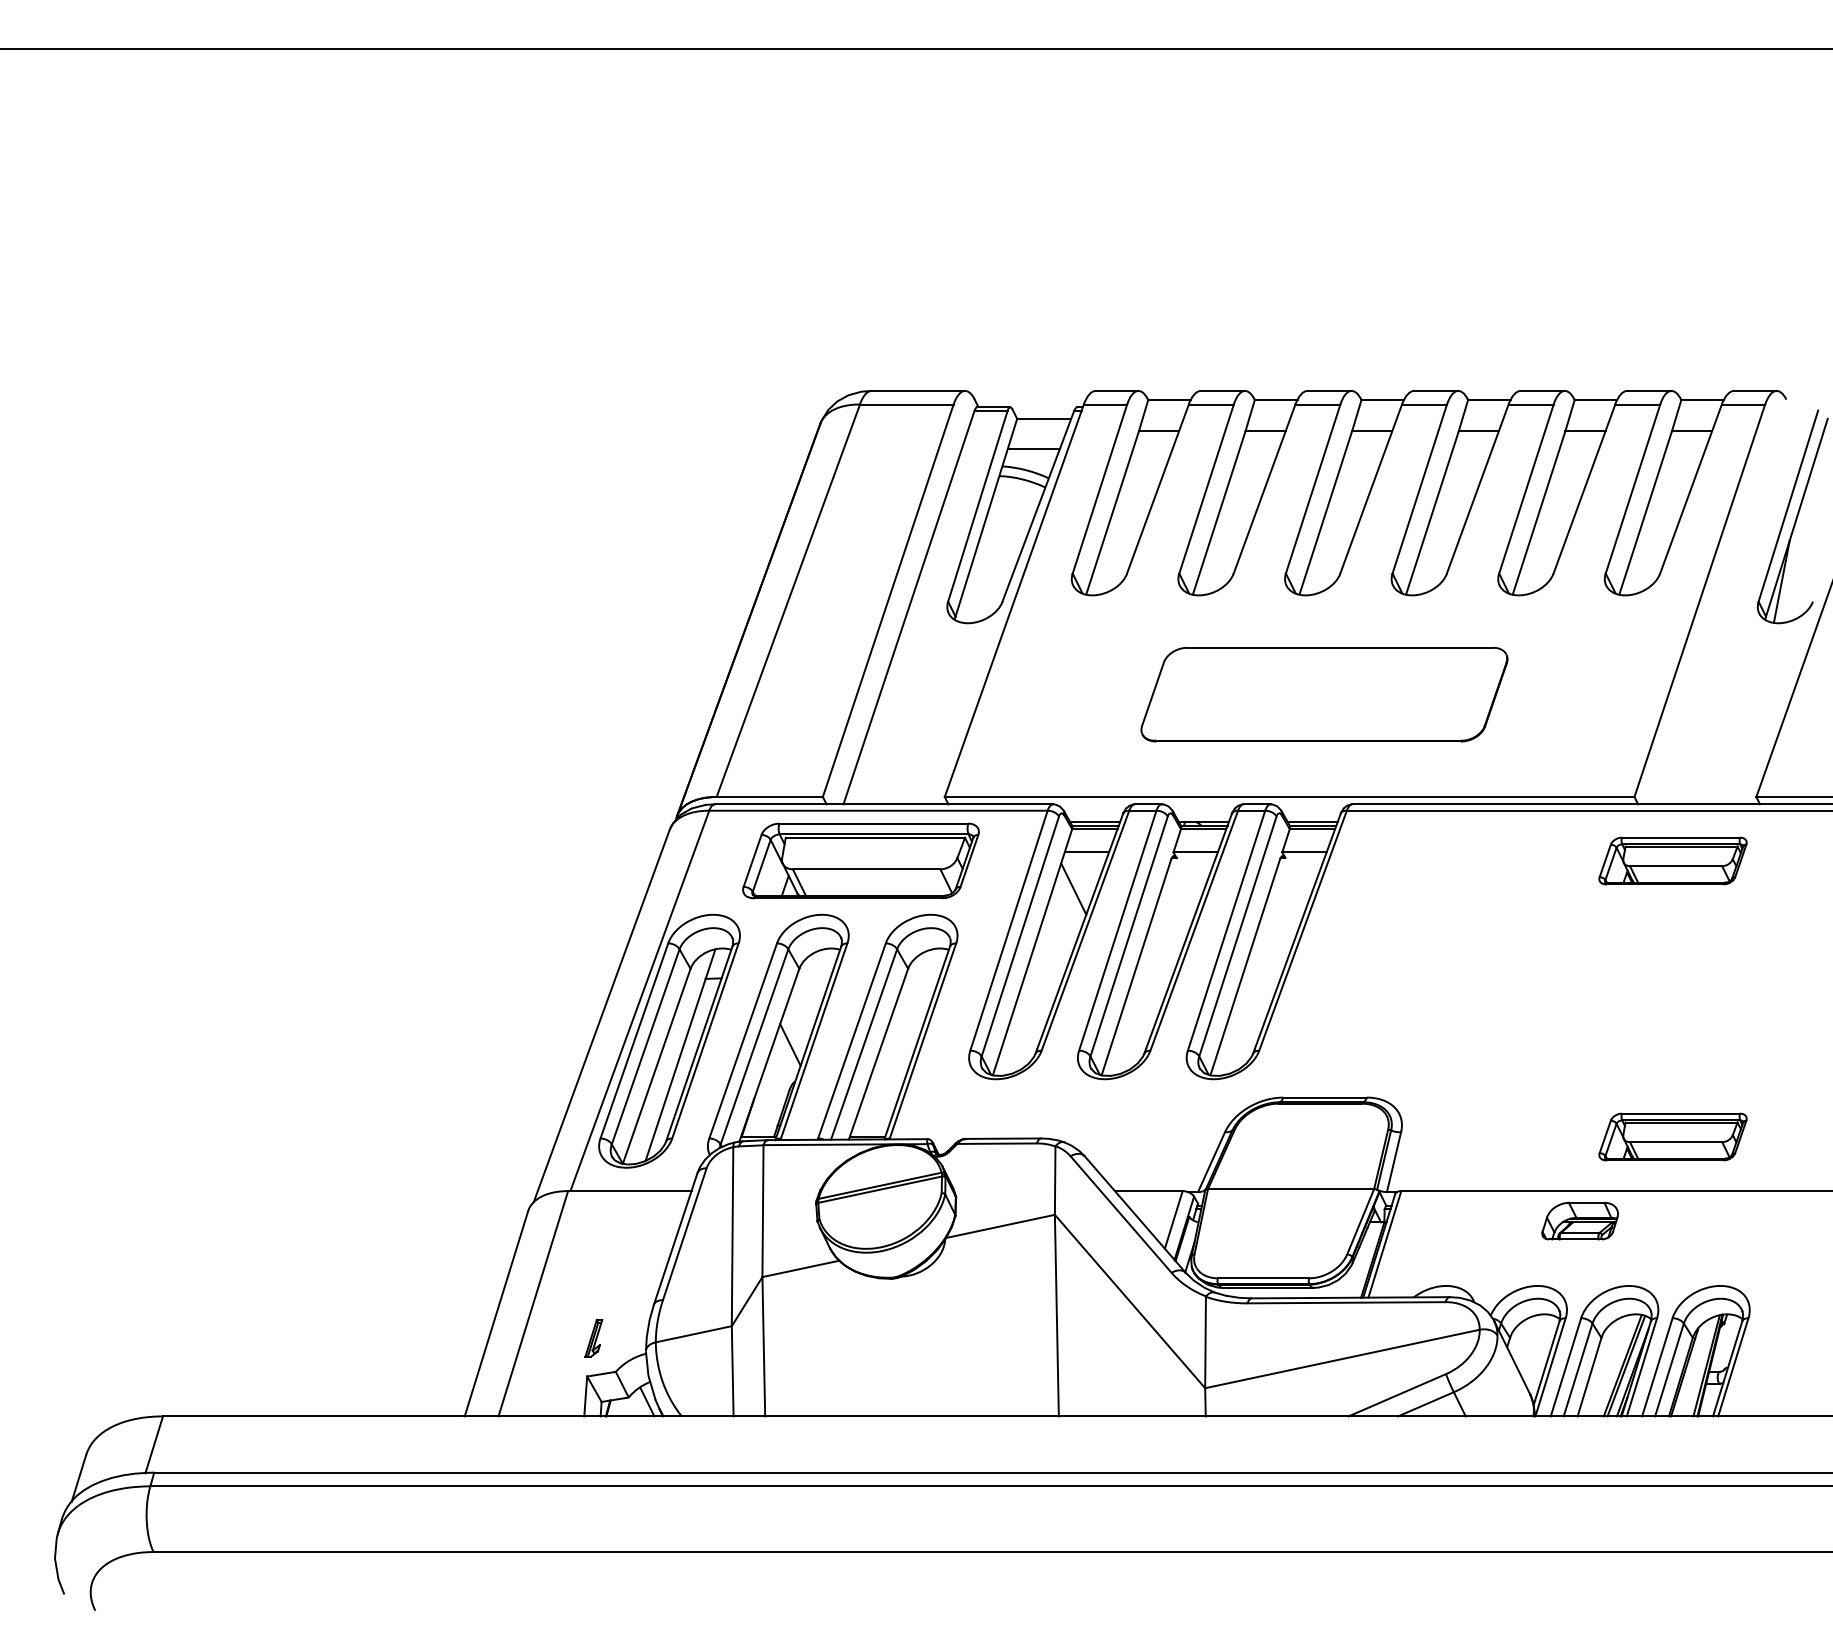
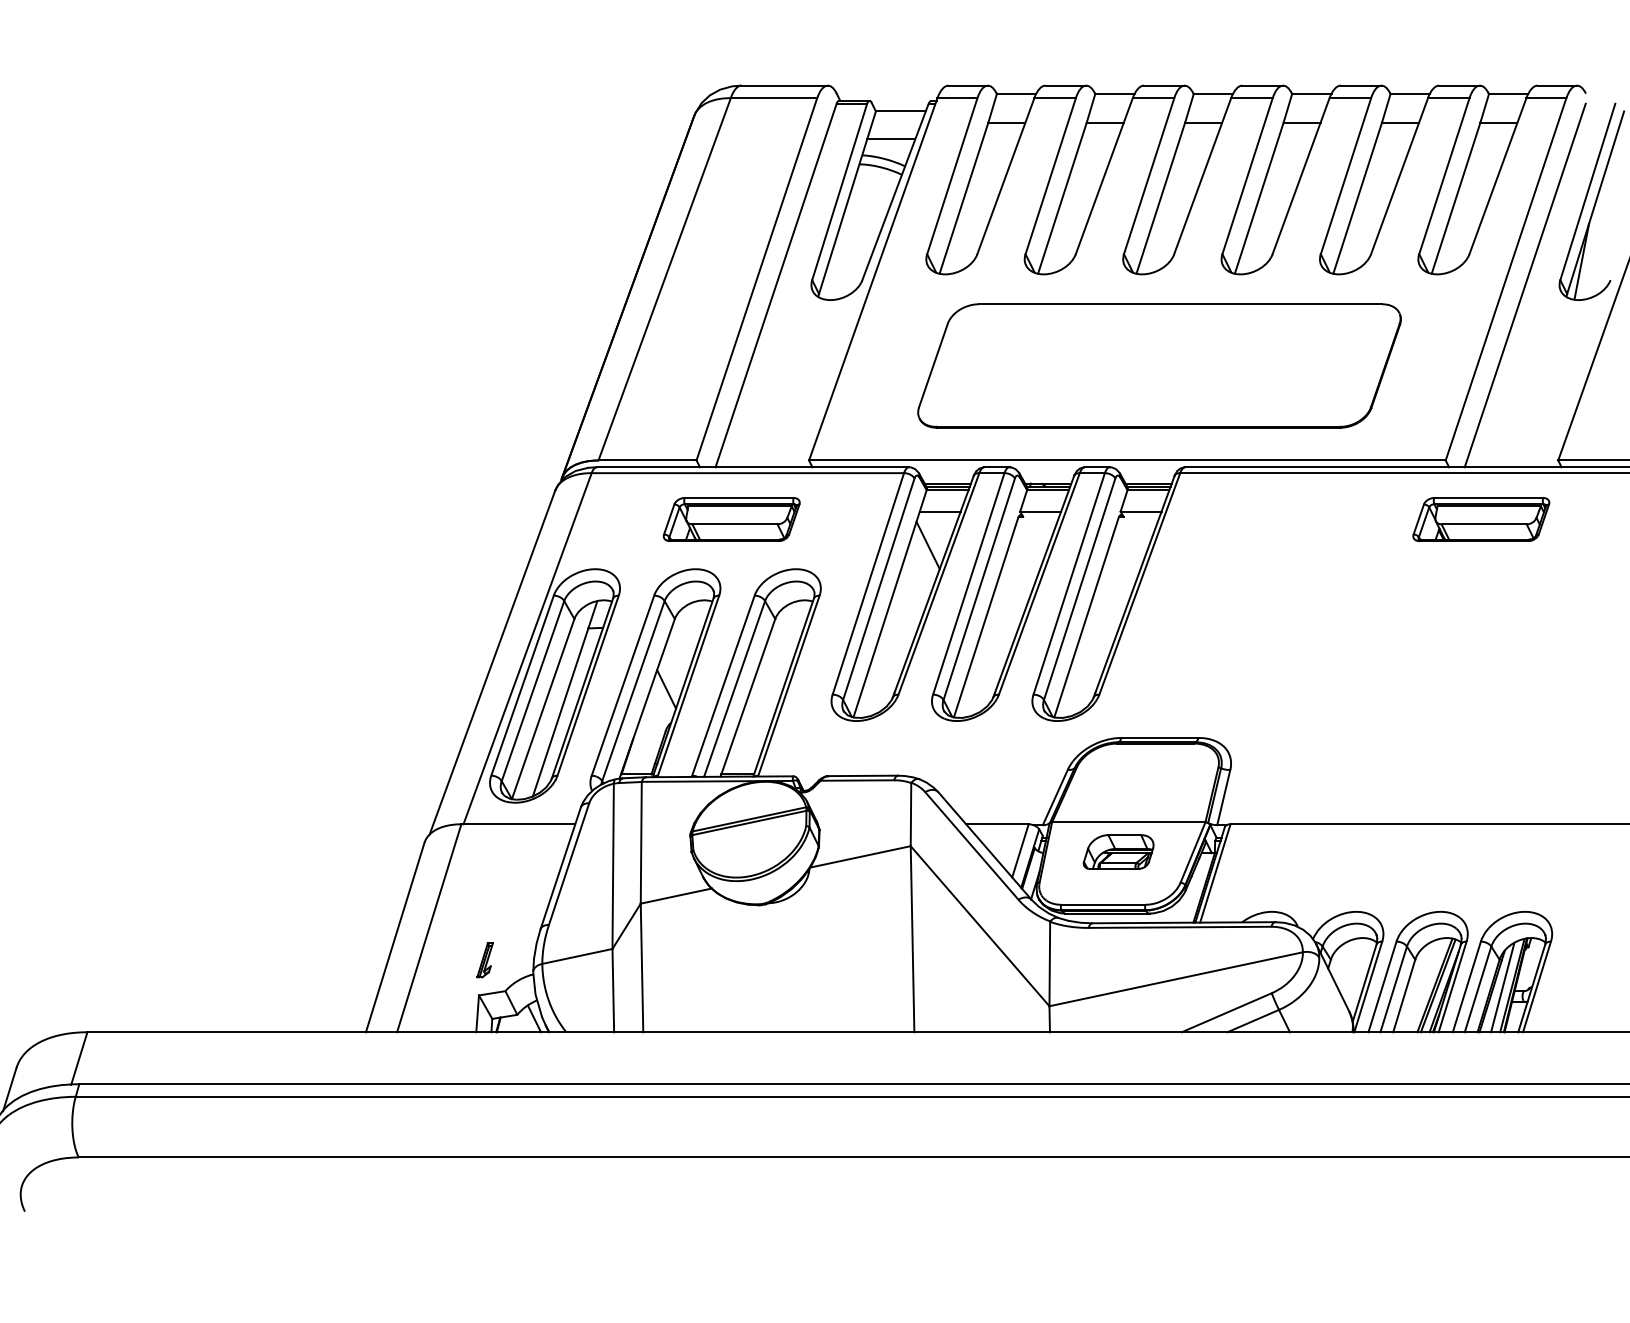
line: (1720, 607) -> (1525, 285), added
part: (1324, 694) -> (1159, 365), size x1.43
part: (860, 860) -> (731, 519), size x0.62
part: (1672, 1136) -> (1480, 773), removed
part: (1579, 1220) -> (1118, 851), moved
line: (1695, 1367) -> (1502, 987), added

